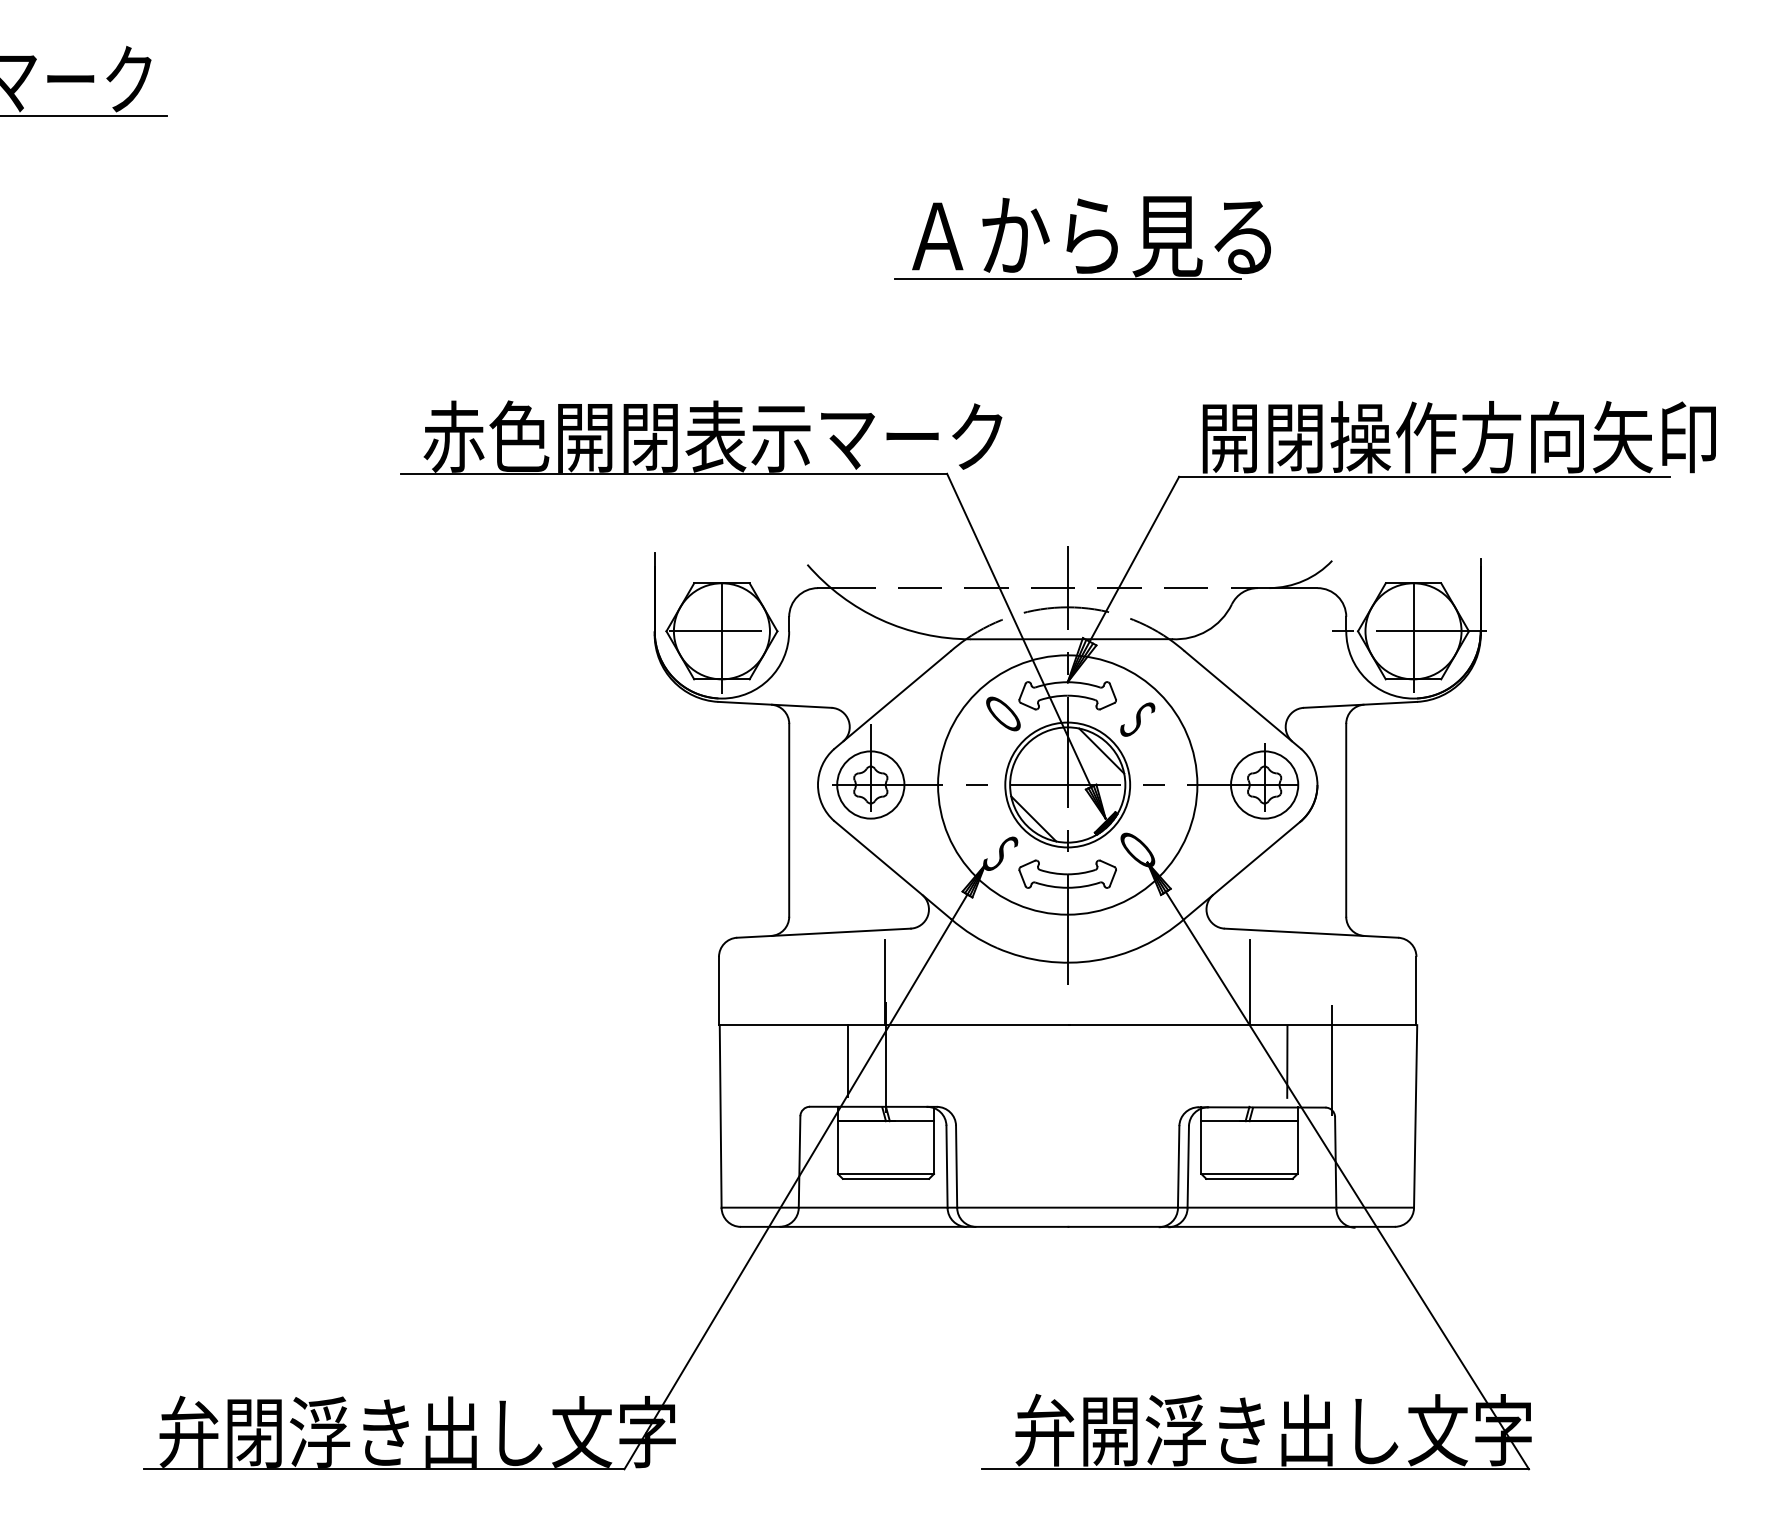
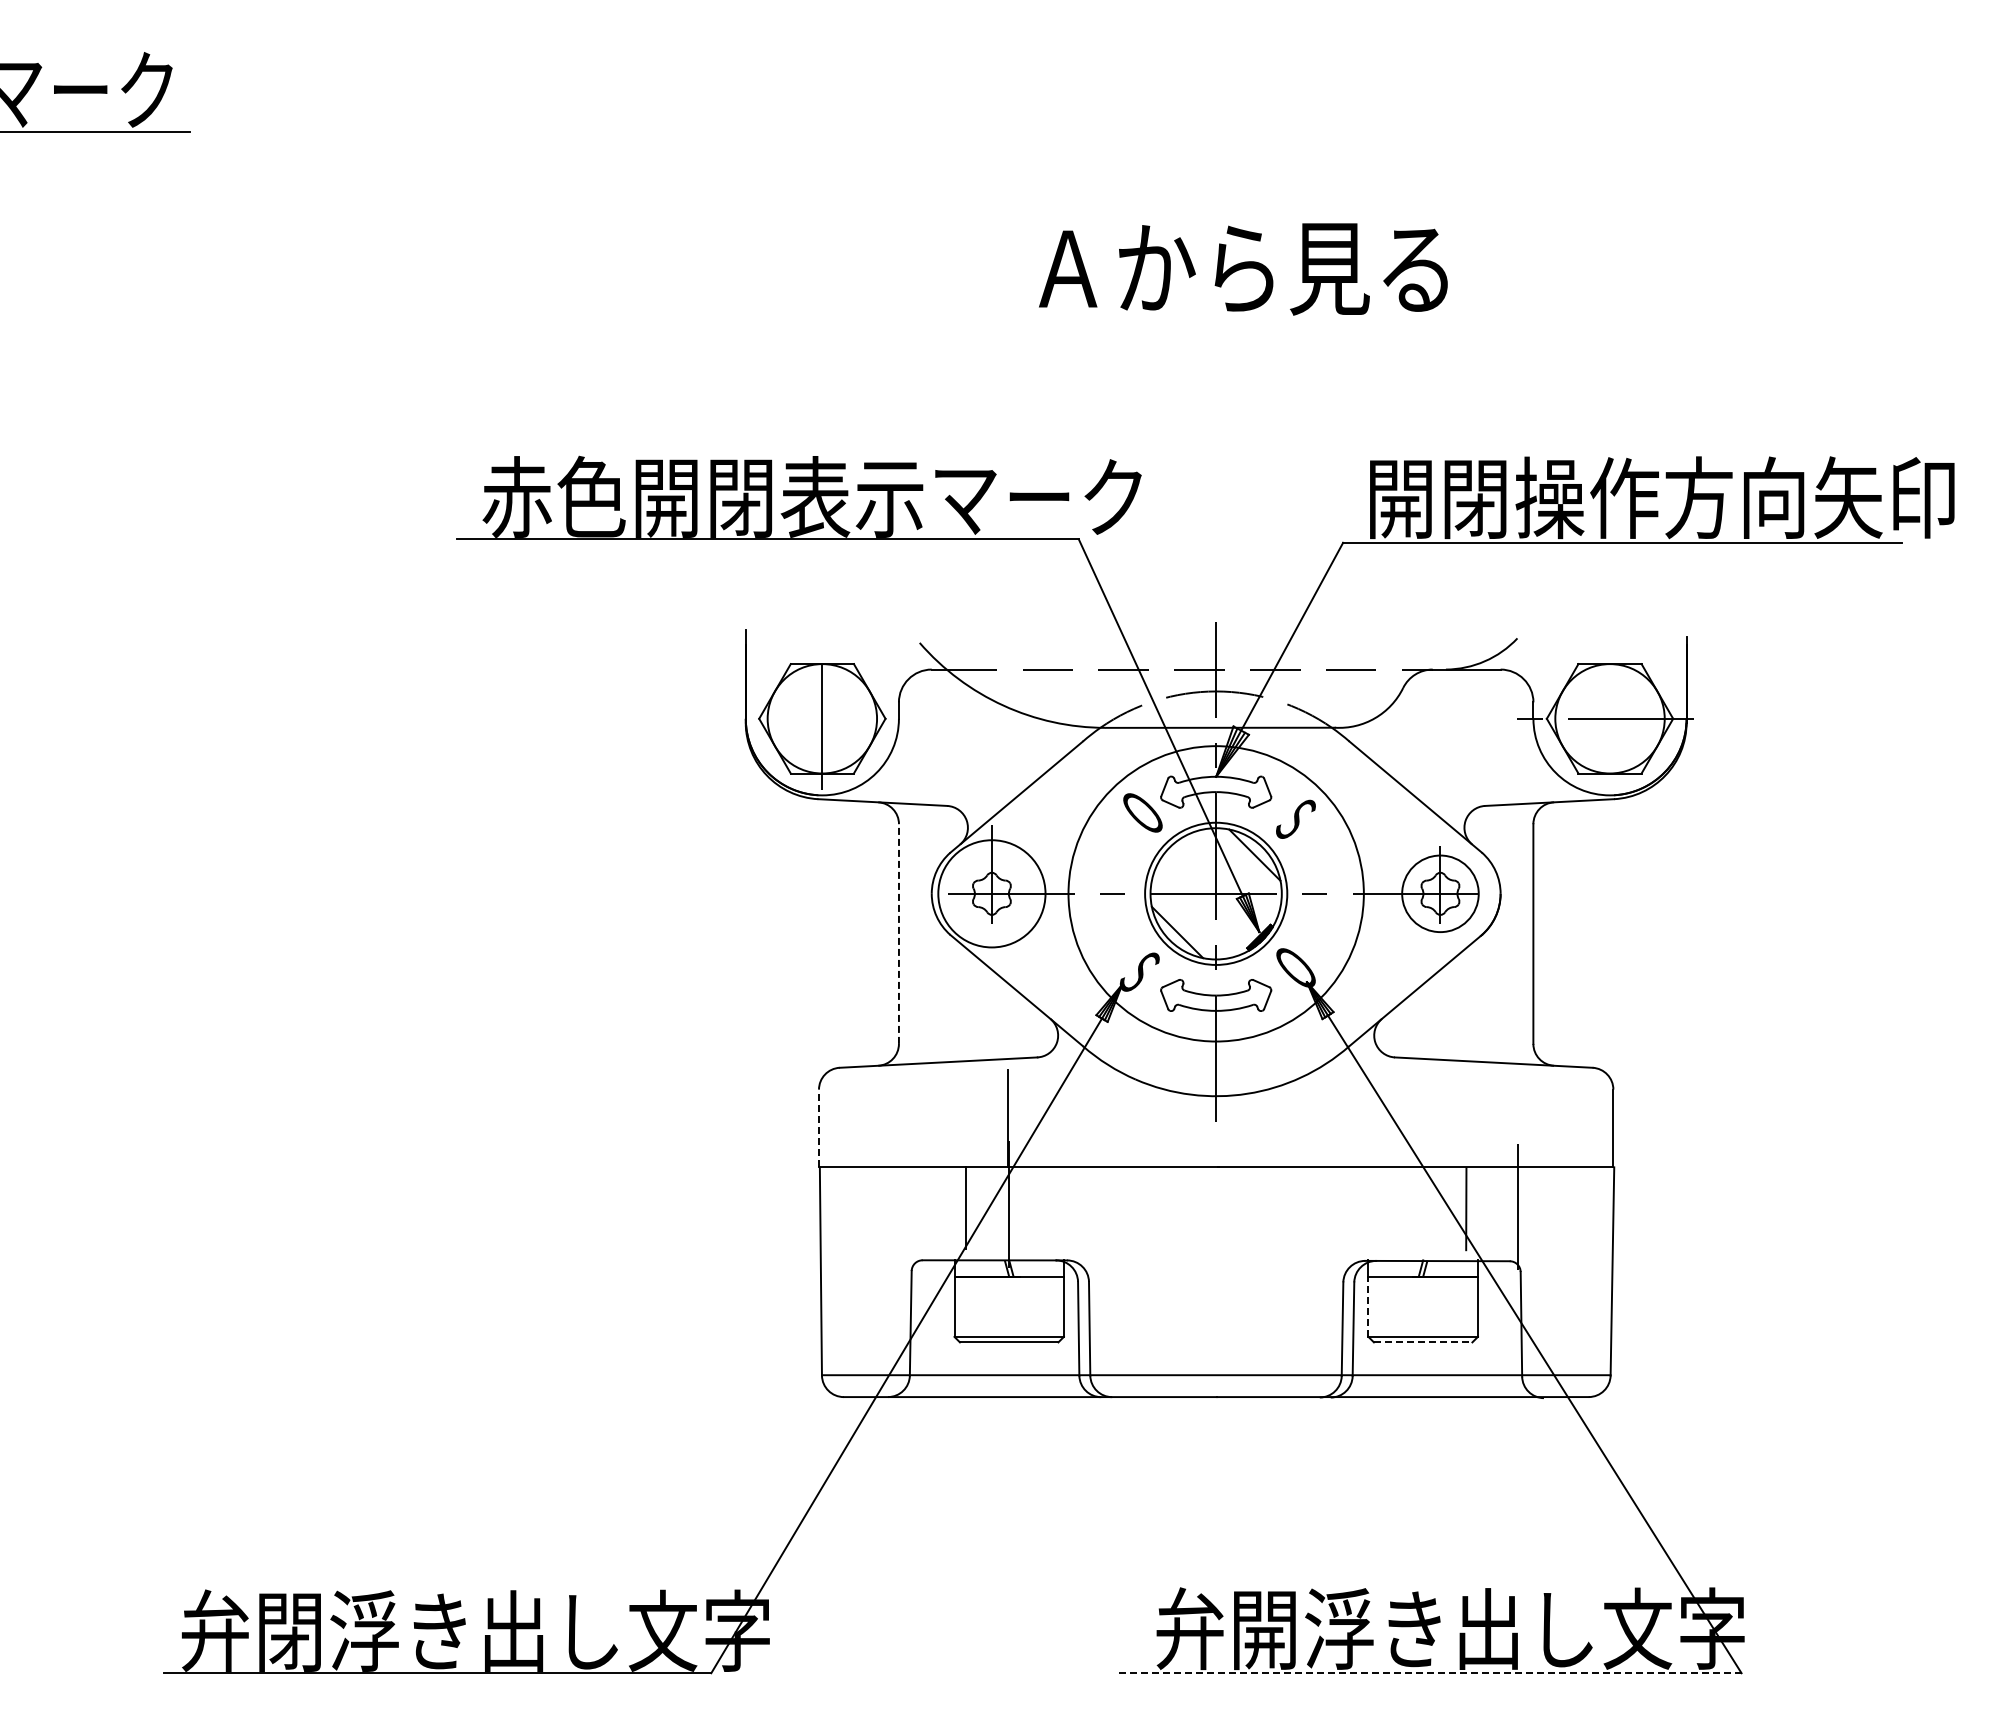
line: (1068, 278) -> (1216, 317), removed
line: (715, 631) -> (815, 718), removed
line: (1413, 631) -> (1610, 718), removed
circle: (870, 784) -> (991, 893), size x1.4
line: (788, 820) -> (898, 934), solid -> dashed
line: (1250, 982) -> (1424, 1118), removed
line: (719, 991) -> (819, 1128), solid -> dashed
line: (1201, 1147) -> (1368, 1306), solid -> dashed
line: (1249, 1178) -> (1423, 1342), solid -> dashed
line: (1255, 1469) -> (1430, 1673), solid -> dashed

